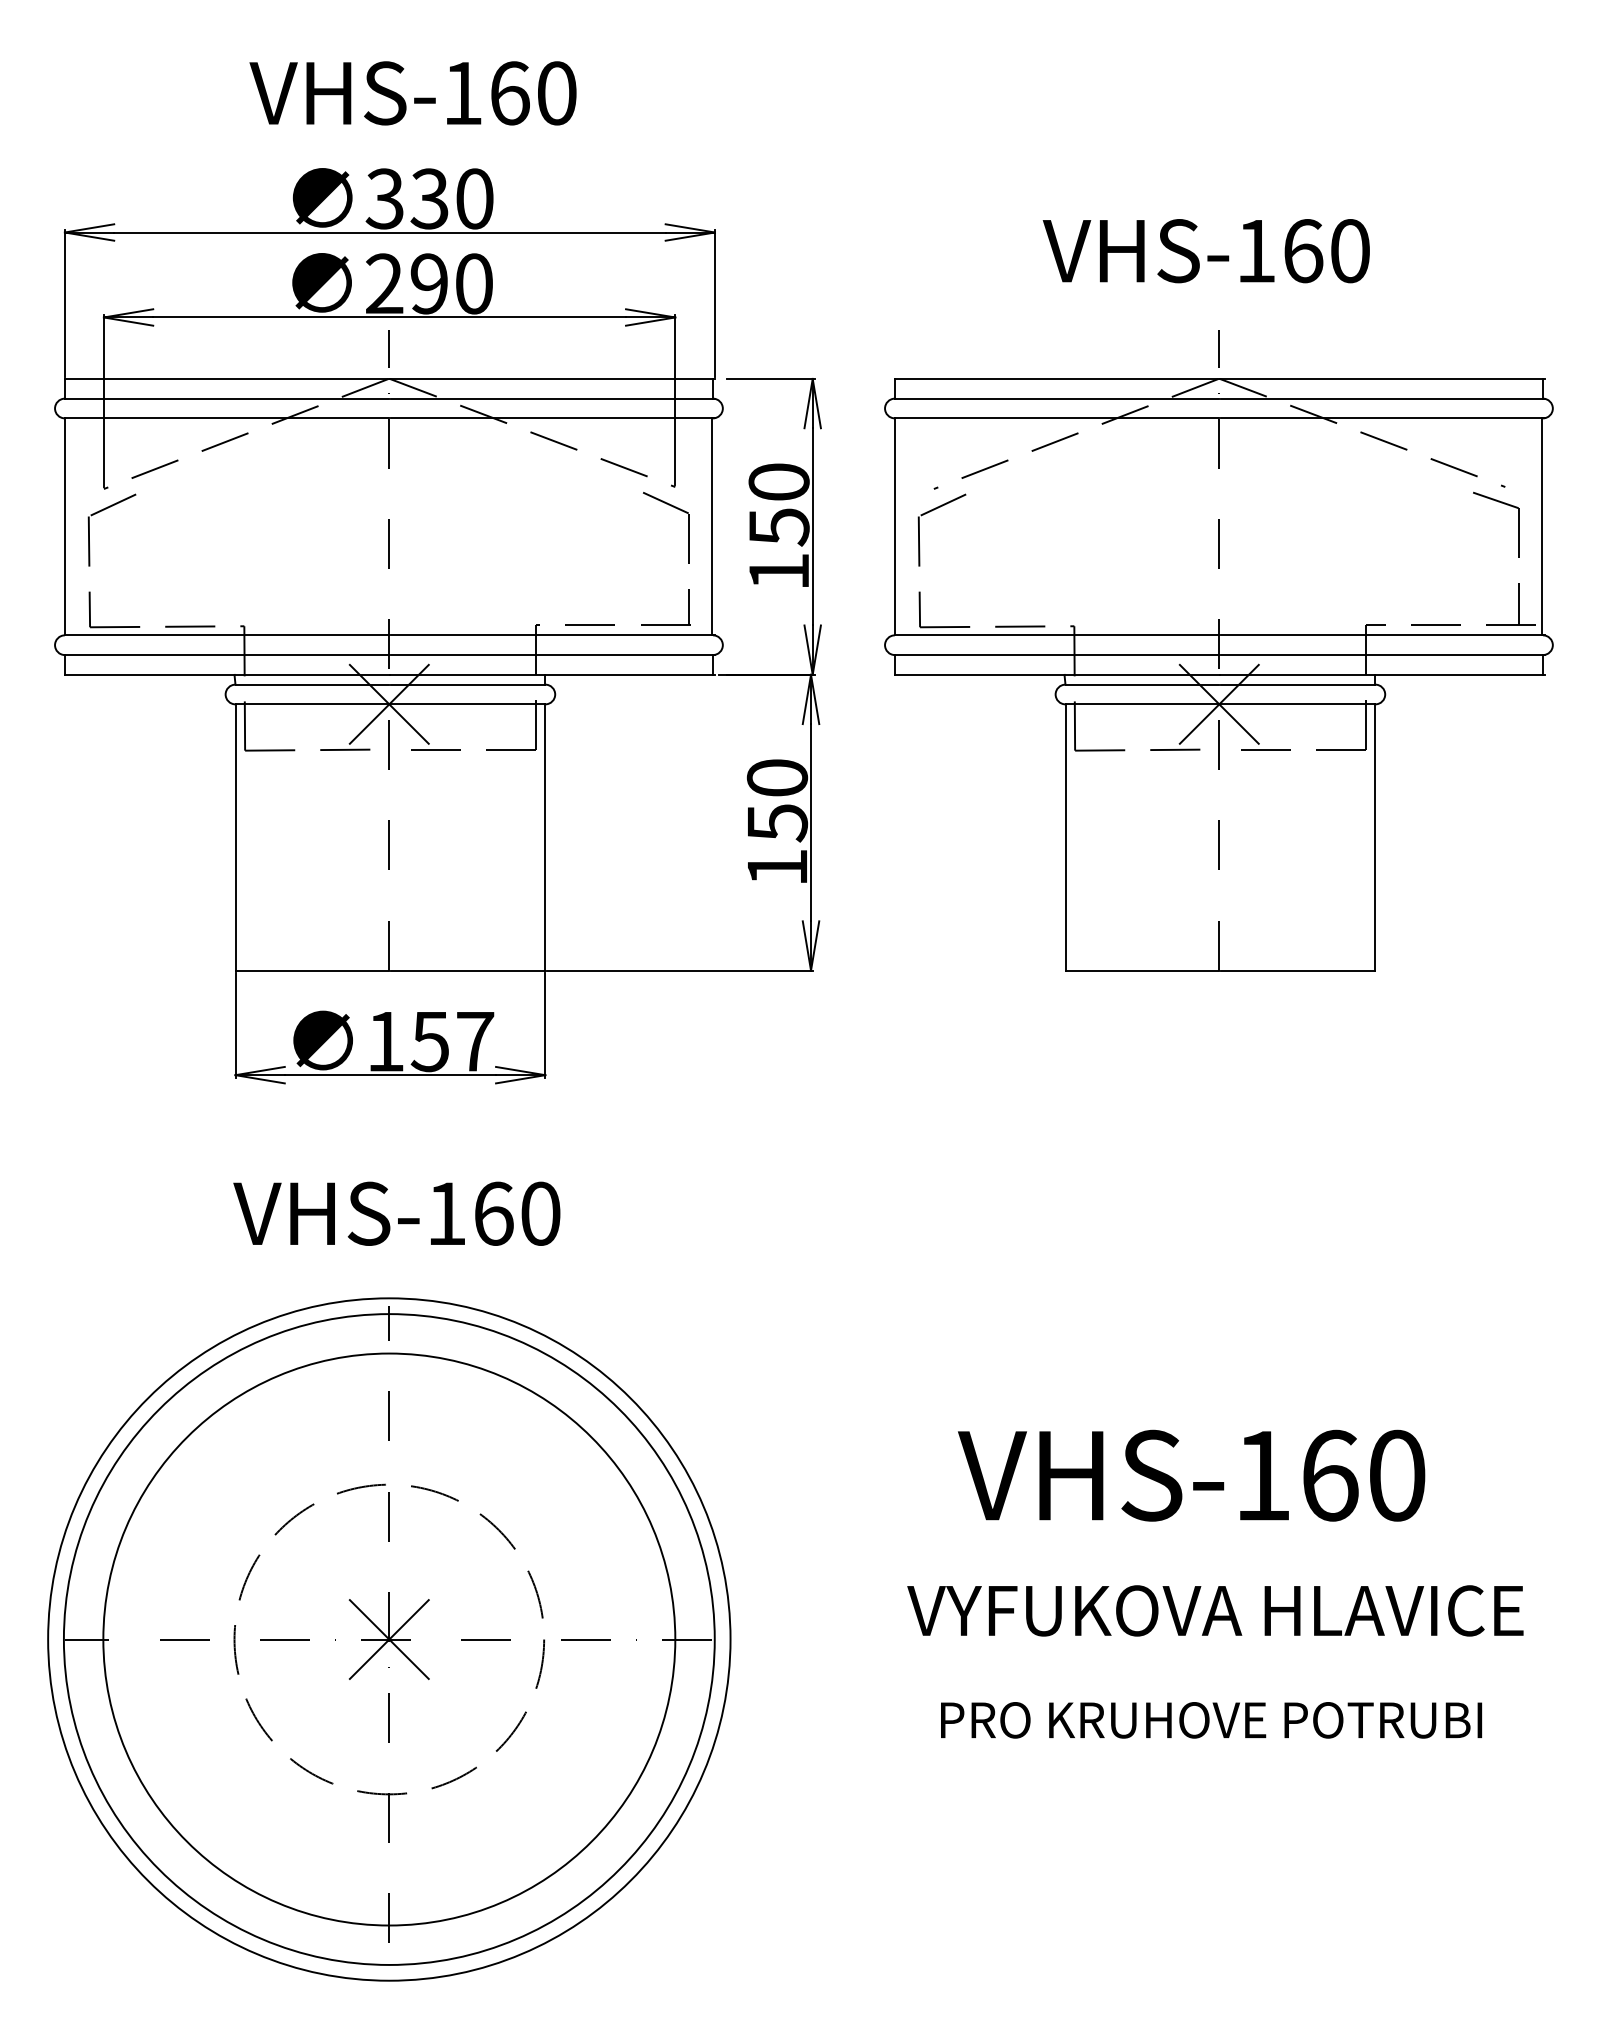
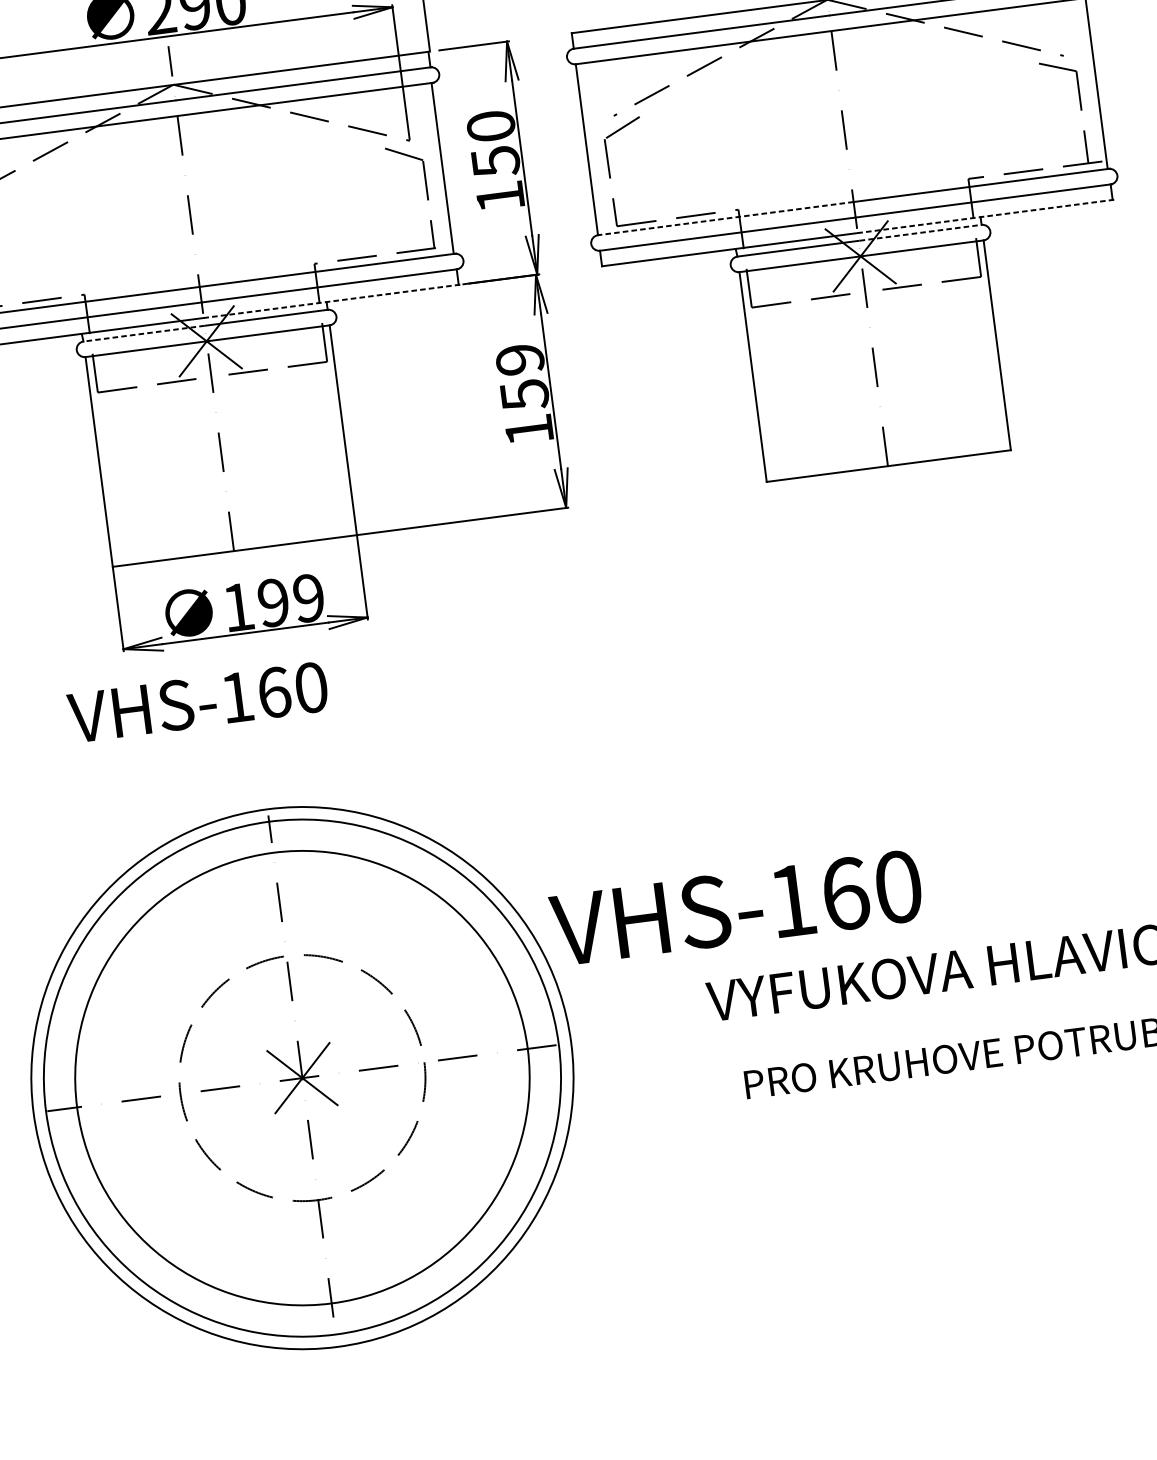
line: (1056, 635) -> (725, 218), solid -> dashed
line: (552, 674) -> (332, 301), solid -> dashed
line: (1382, 674) -> (986, 216), solid -> dashed
line: (312, 684) -> (144, 333), solid -> dashed
line: (1298, 684) -> (921, 232), solid -> dashed
text: (777, 777) -> (520, 359), 150 -> 159
text: (452, 1041) -> (291, 600), 157 -> 199
text: (396, 1213) -> (197, 702), moved
text: (1191, 1475) -> (736, 907), moved

